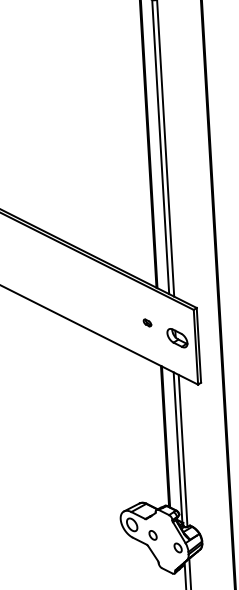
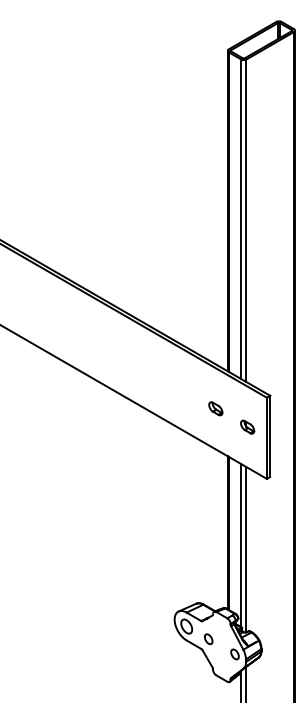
part: (147, 322) -> (215, 408), size x1.67
part: (177, 337) -> (247, 426), size x0.62

